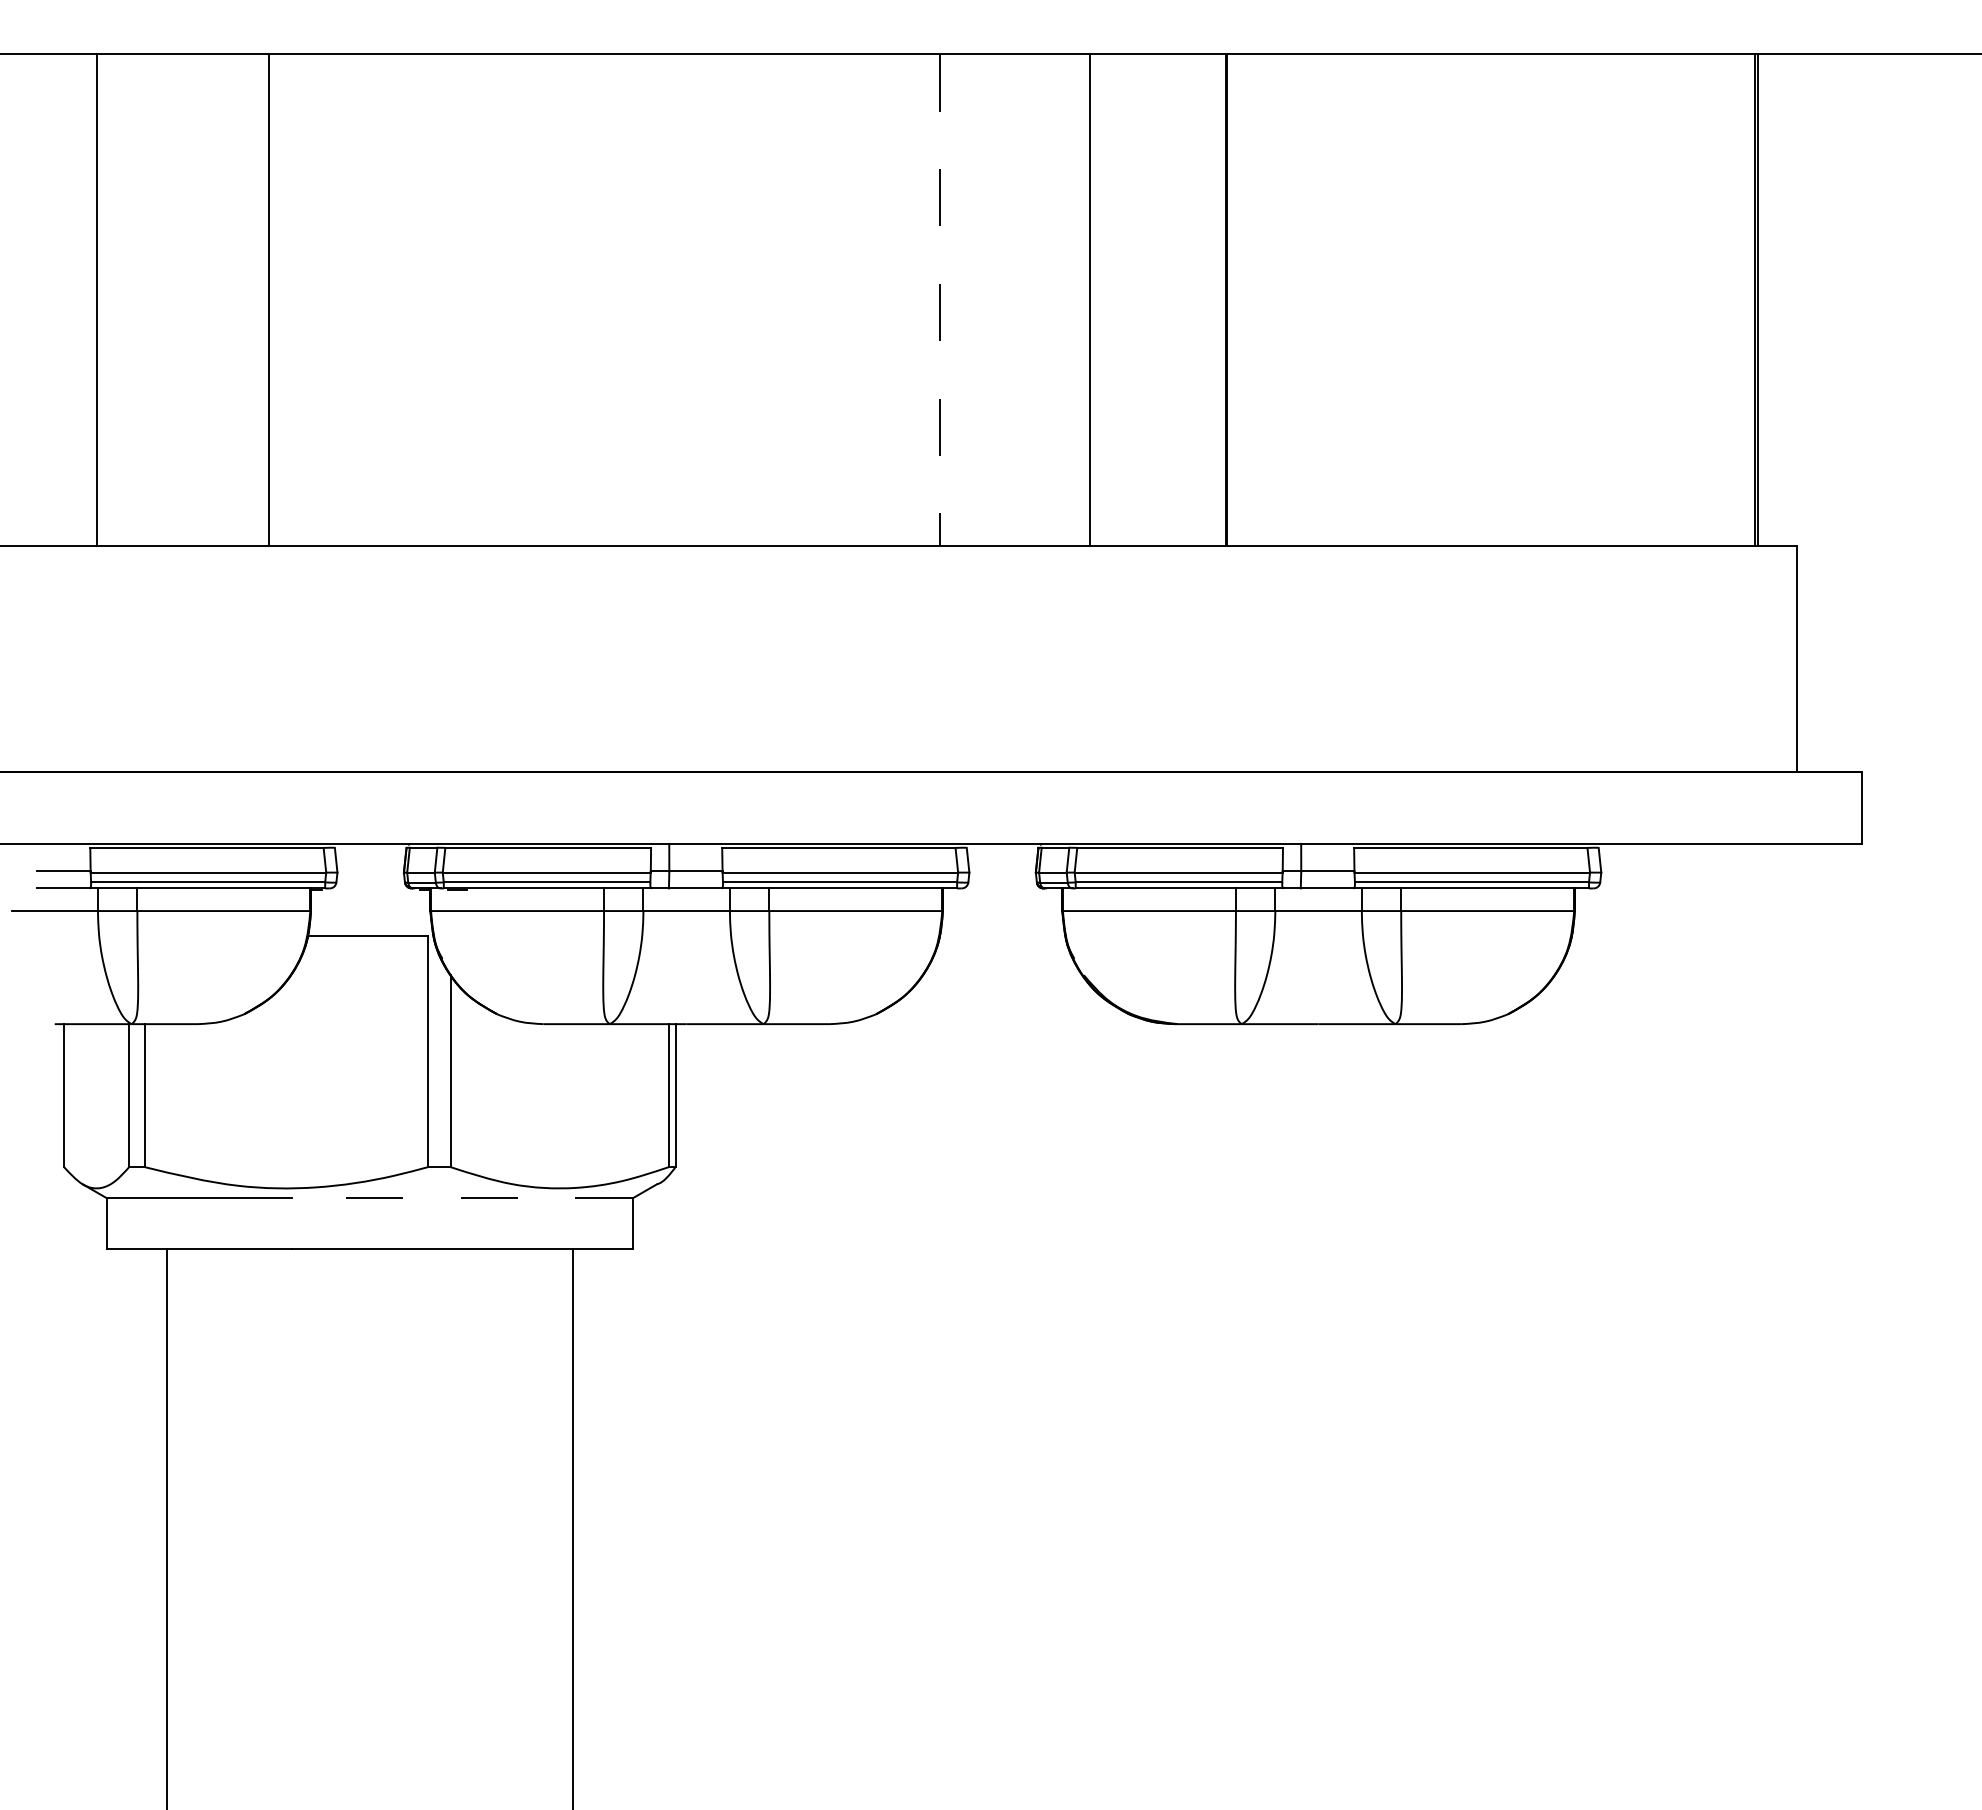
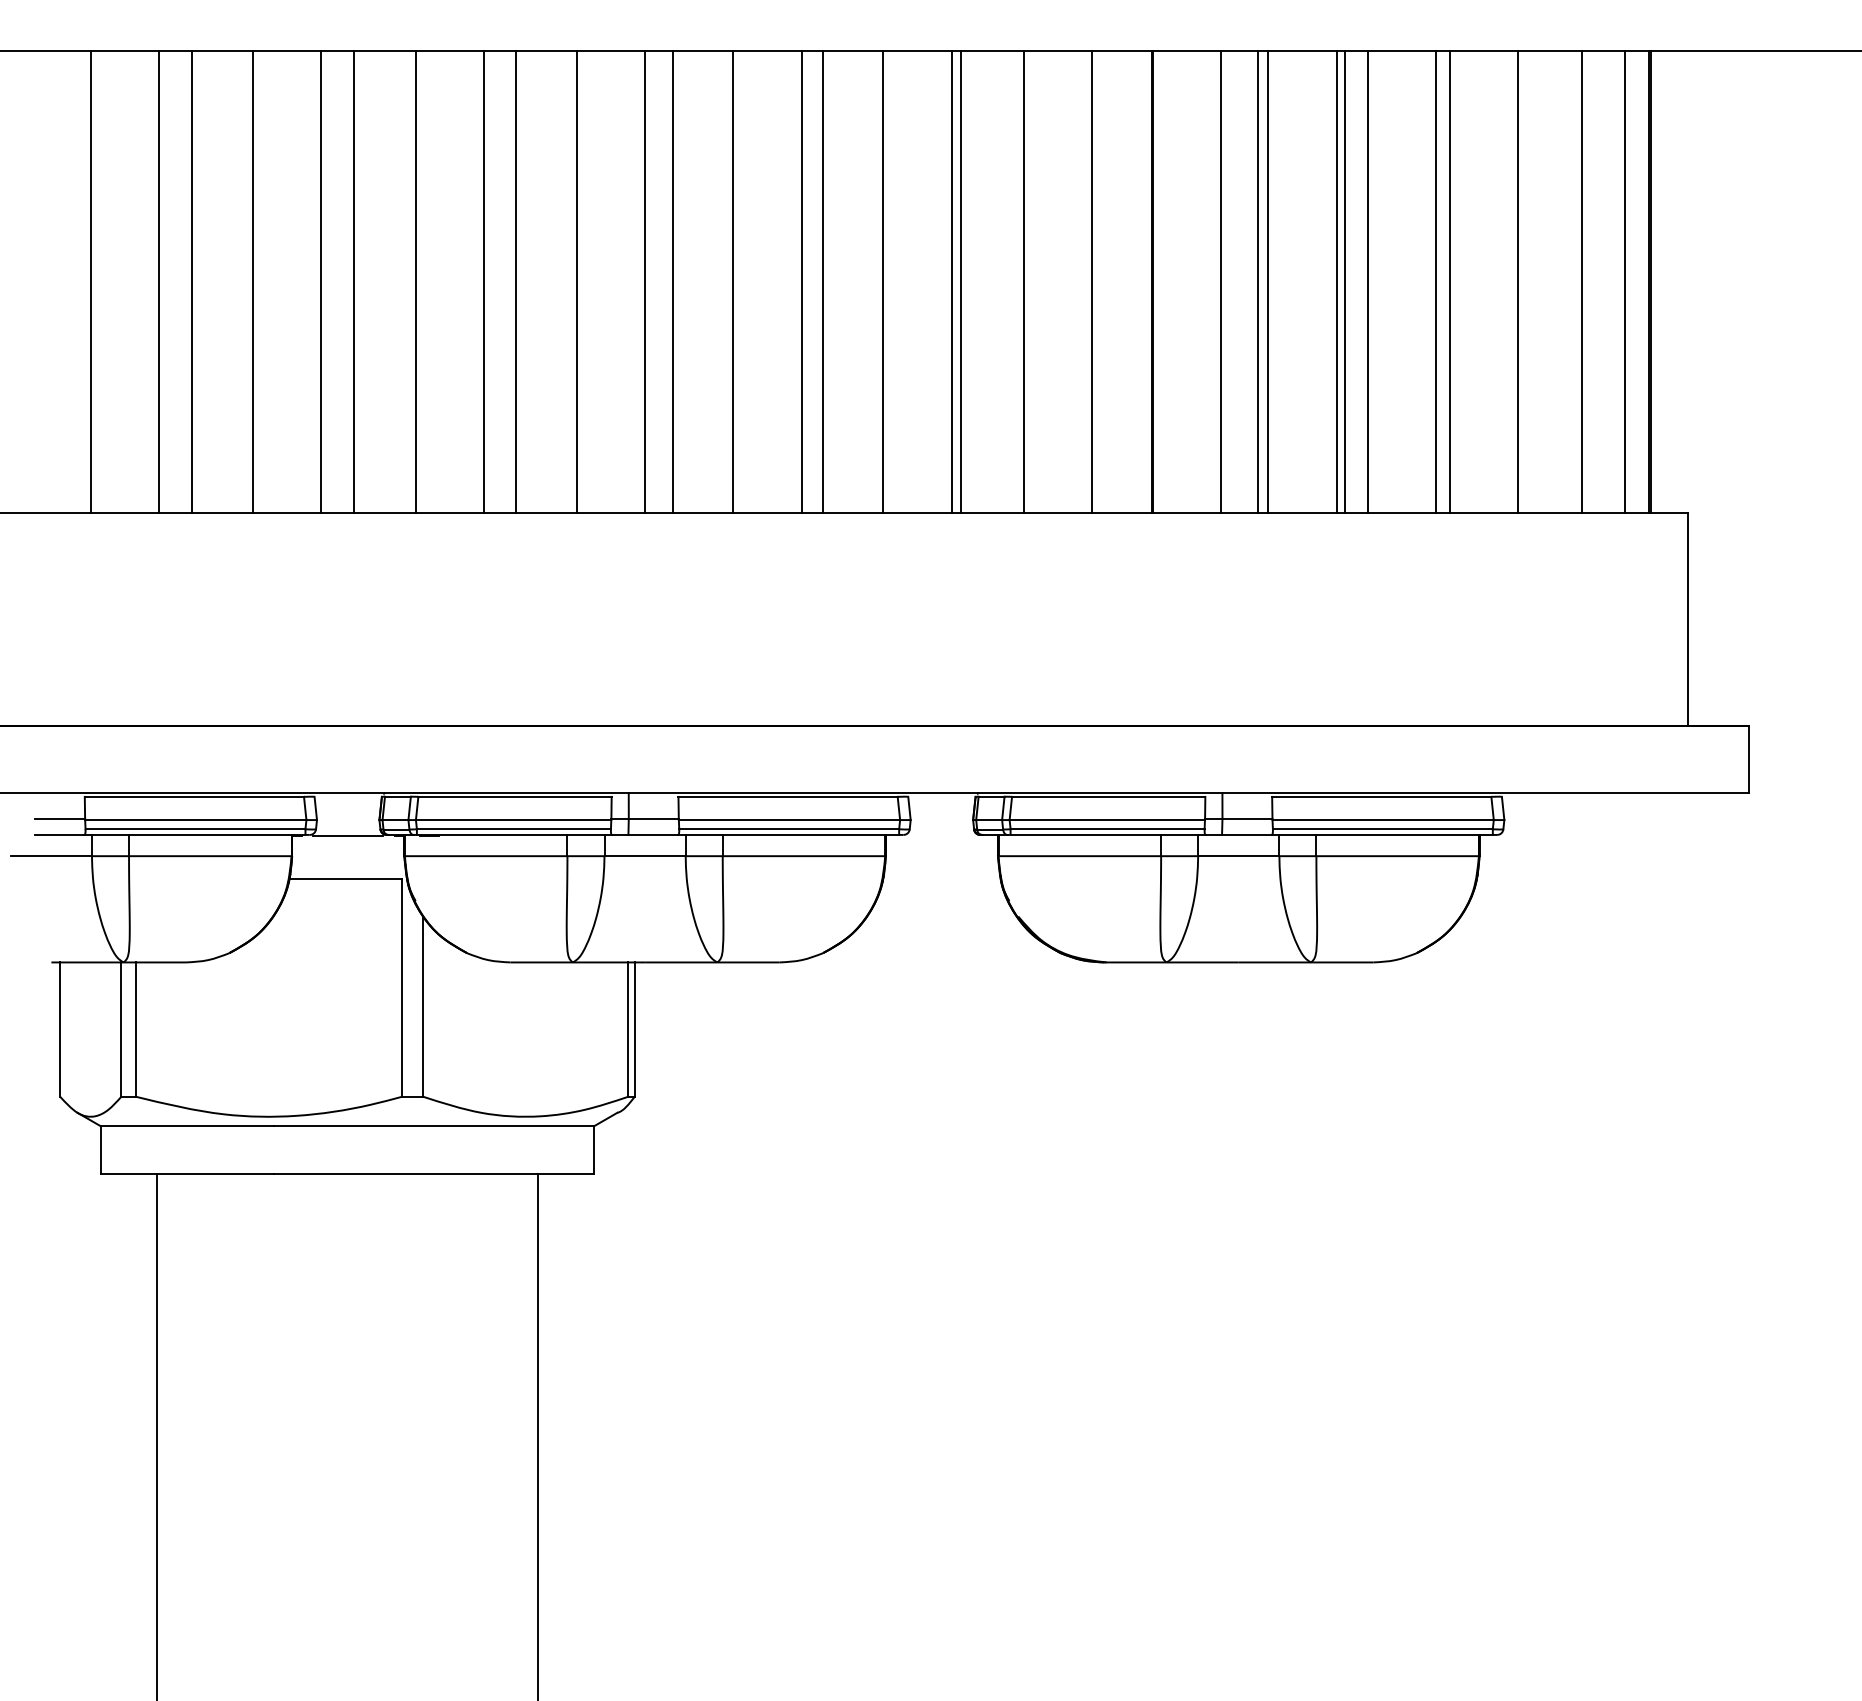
line: (169, 299) -> (159, 281), added
line: (203, 299) -> (191, 281), added
line: (341, 299) -> (320, 281), added
line: (377, 299) -> (354, 281), added
line: (442, 299) -> (415, 281), added
line: (514, 299) -> (483, 281), added
line: (549, 299) -> (516, 281), added
line: (614, 299) -> (577, 281), added
line: (686, 299) -> (644, 281), added
line: (716, 299) -> (673, 281), added
line: (780, 299) -> (733, 281), added
line: (853, 299) -> (801, 281), added
line: (875, 299) -> (822, 281), added
line: (1012, 299) -> (951, 281), added
line: (1022, 299) -> (960, 281), added
line: (1162, 299) -> (1092, 281), added
line: (1299, 299) -> (1220, 281), added
line: (1339, 299) -> (1258, 281), added
line: (1350, 299) -> (1268, 281), added
line: (1422, 299) -> (1336, 281), added
line: (1431, 299) -> (1344, 281), added
line: (1456, 299) -> (1368, 281), added
line: (1528, 299) -> (1435, 281), added
line: (1543, 299) -> (1450, 281), added
line: (1616, 299) -> (1518, 281), added
line: (1683, 299) -> (1581, 281), added
line: (1730, 299) -> (1625, 281), added
line: (940, 300) -> (883, 282), dashed -> solid
line: (370, 889) -> (348, 835), added
line: (462, 1198) -> (434, 1126), dashed -> solid

